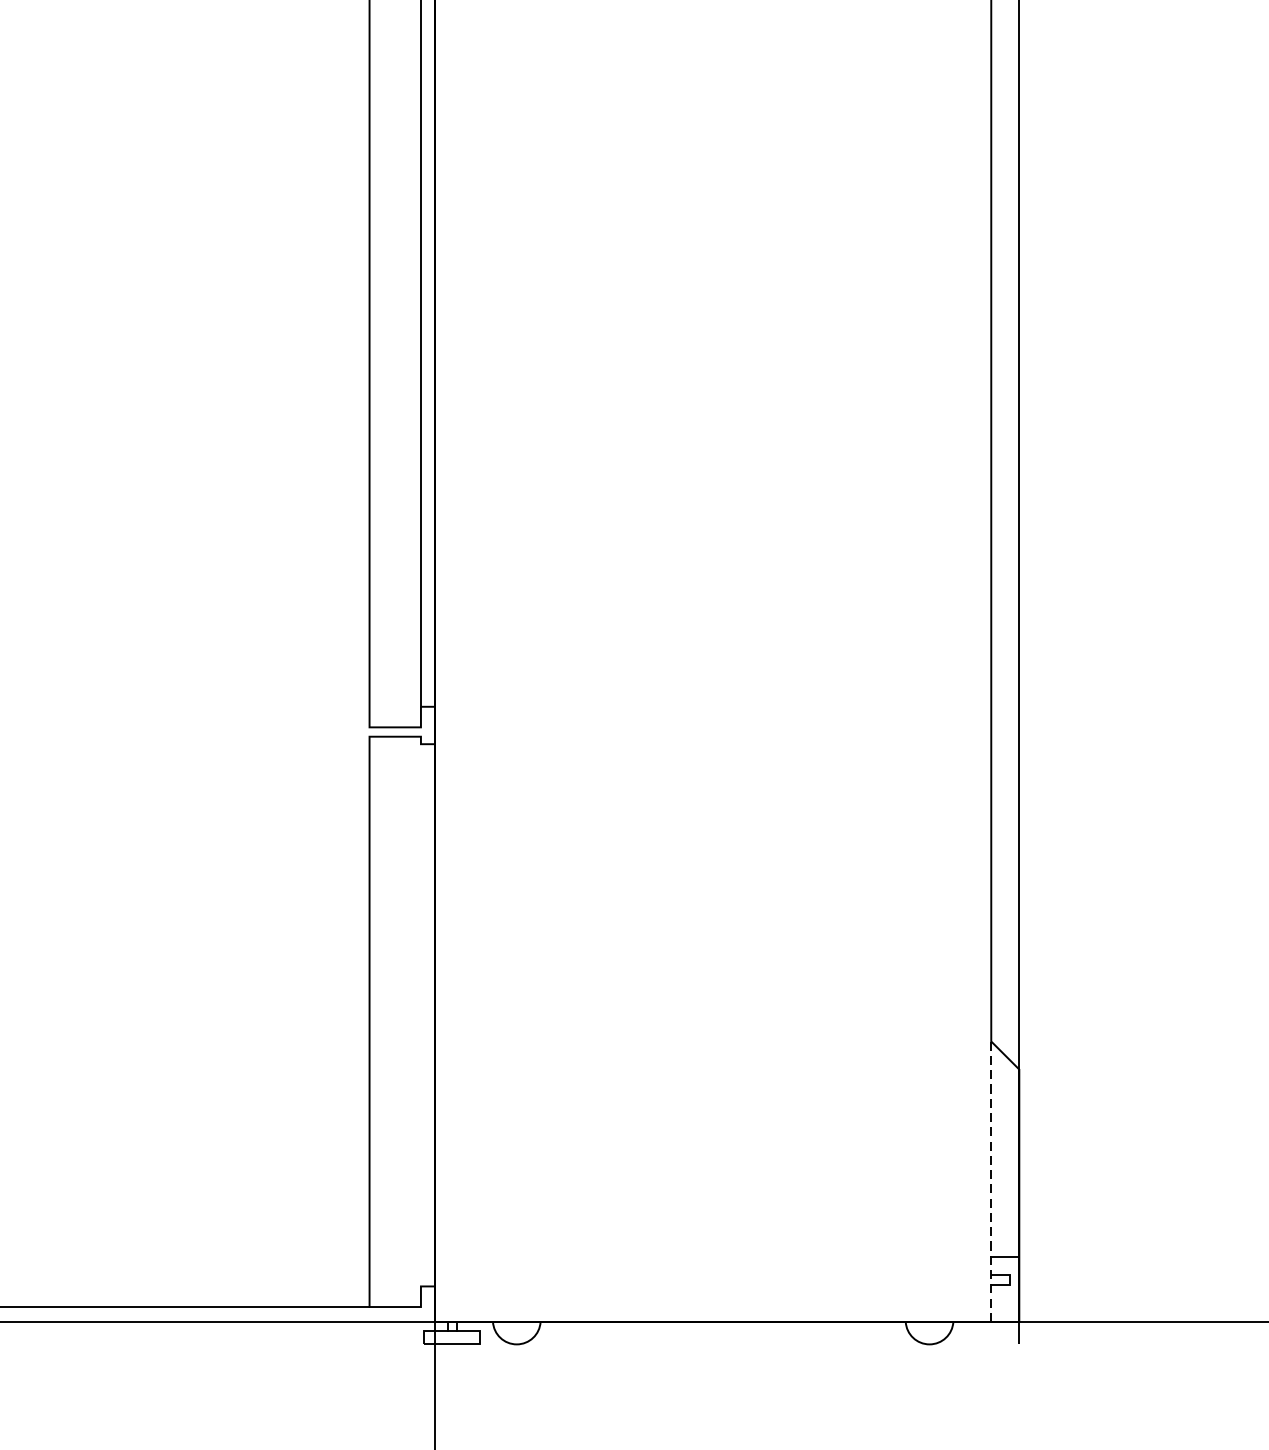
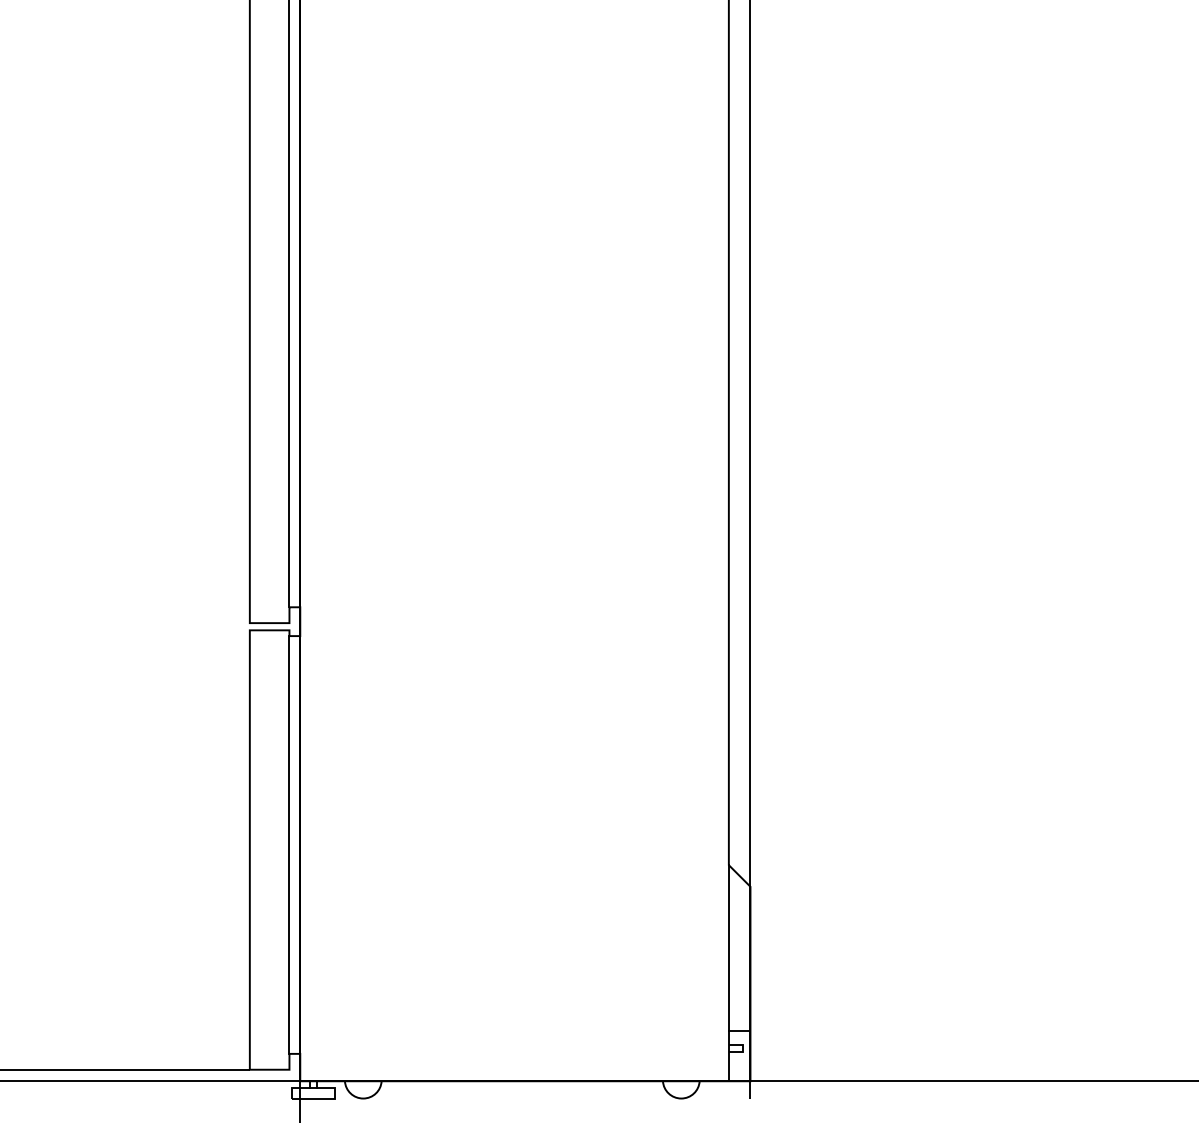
line: (421, 1014) -> (289, 844), added
line: (990, 1180) -> (728, 972), dashed -> solid

